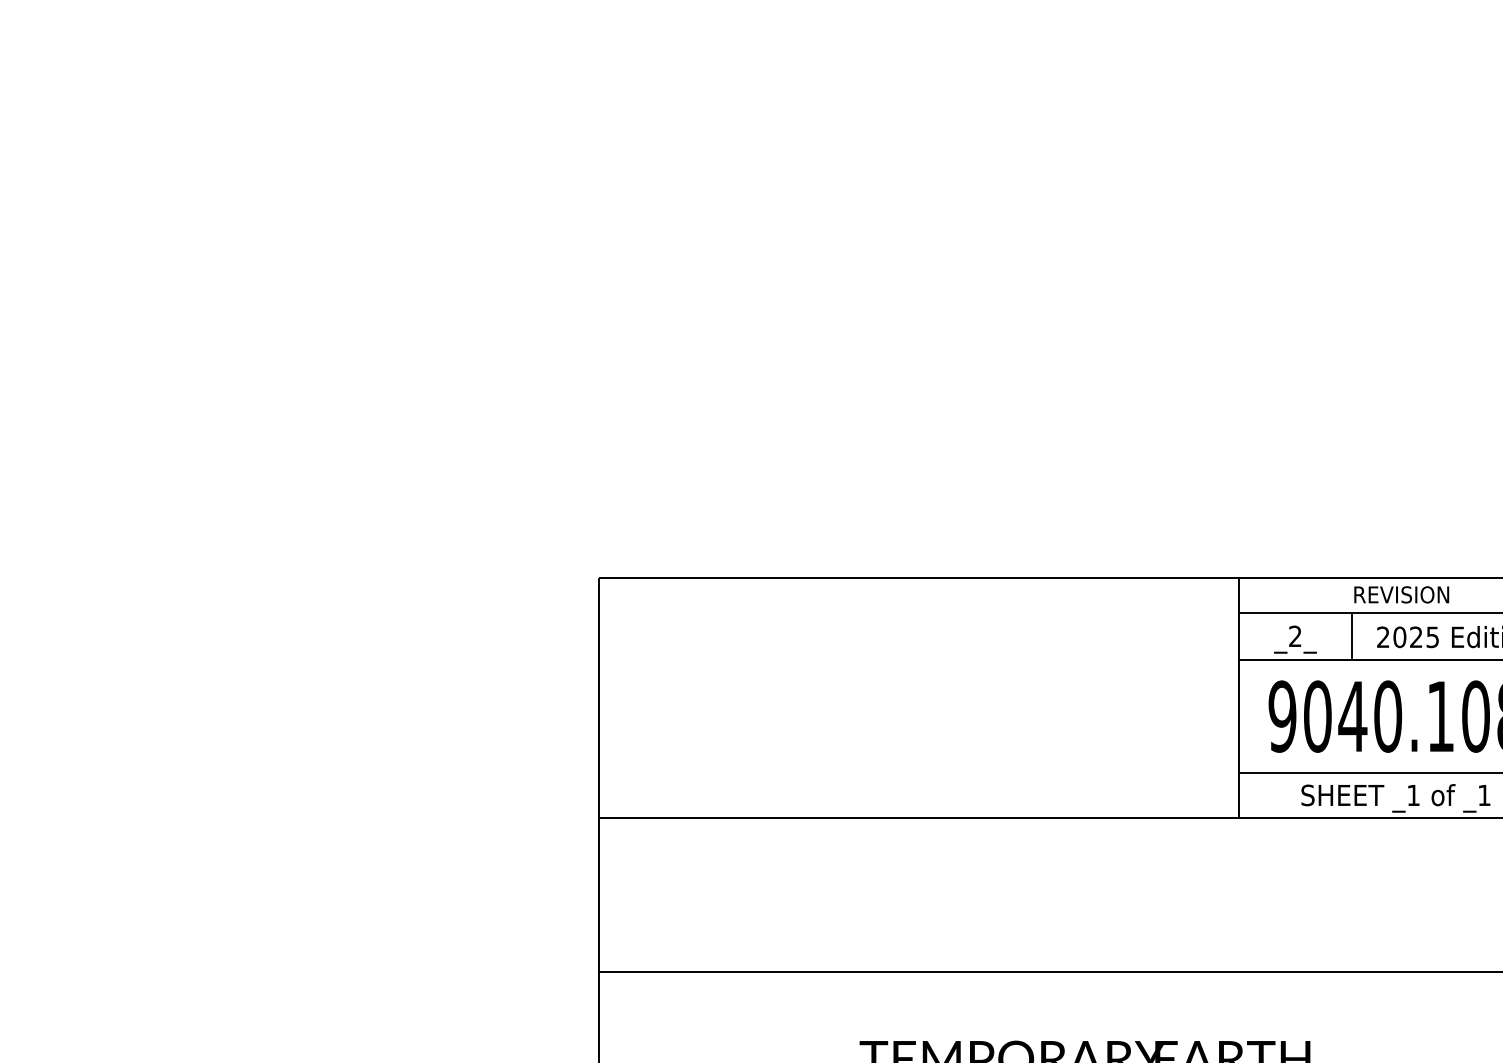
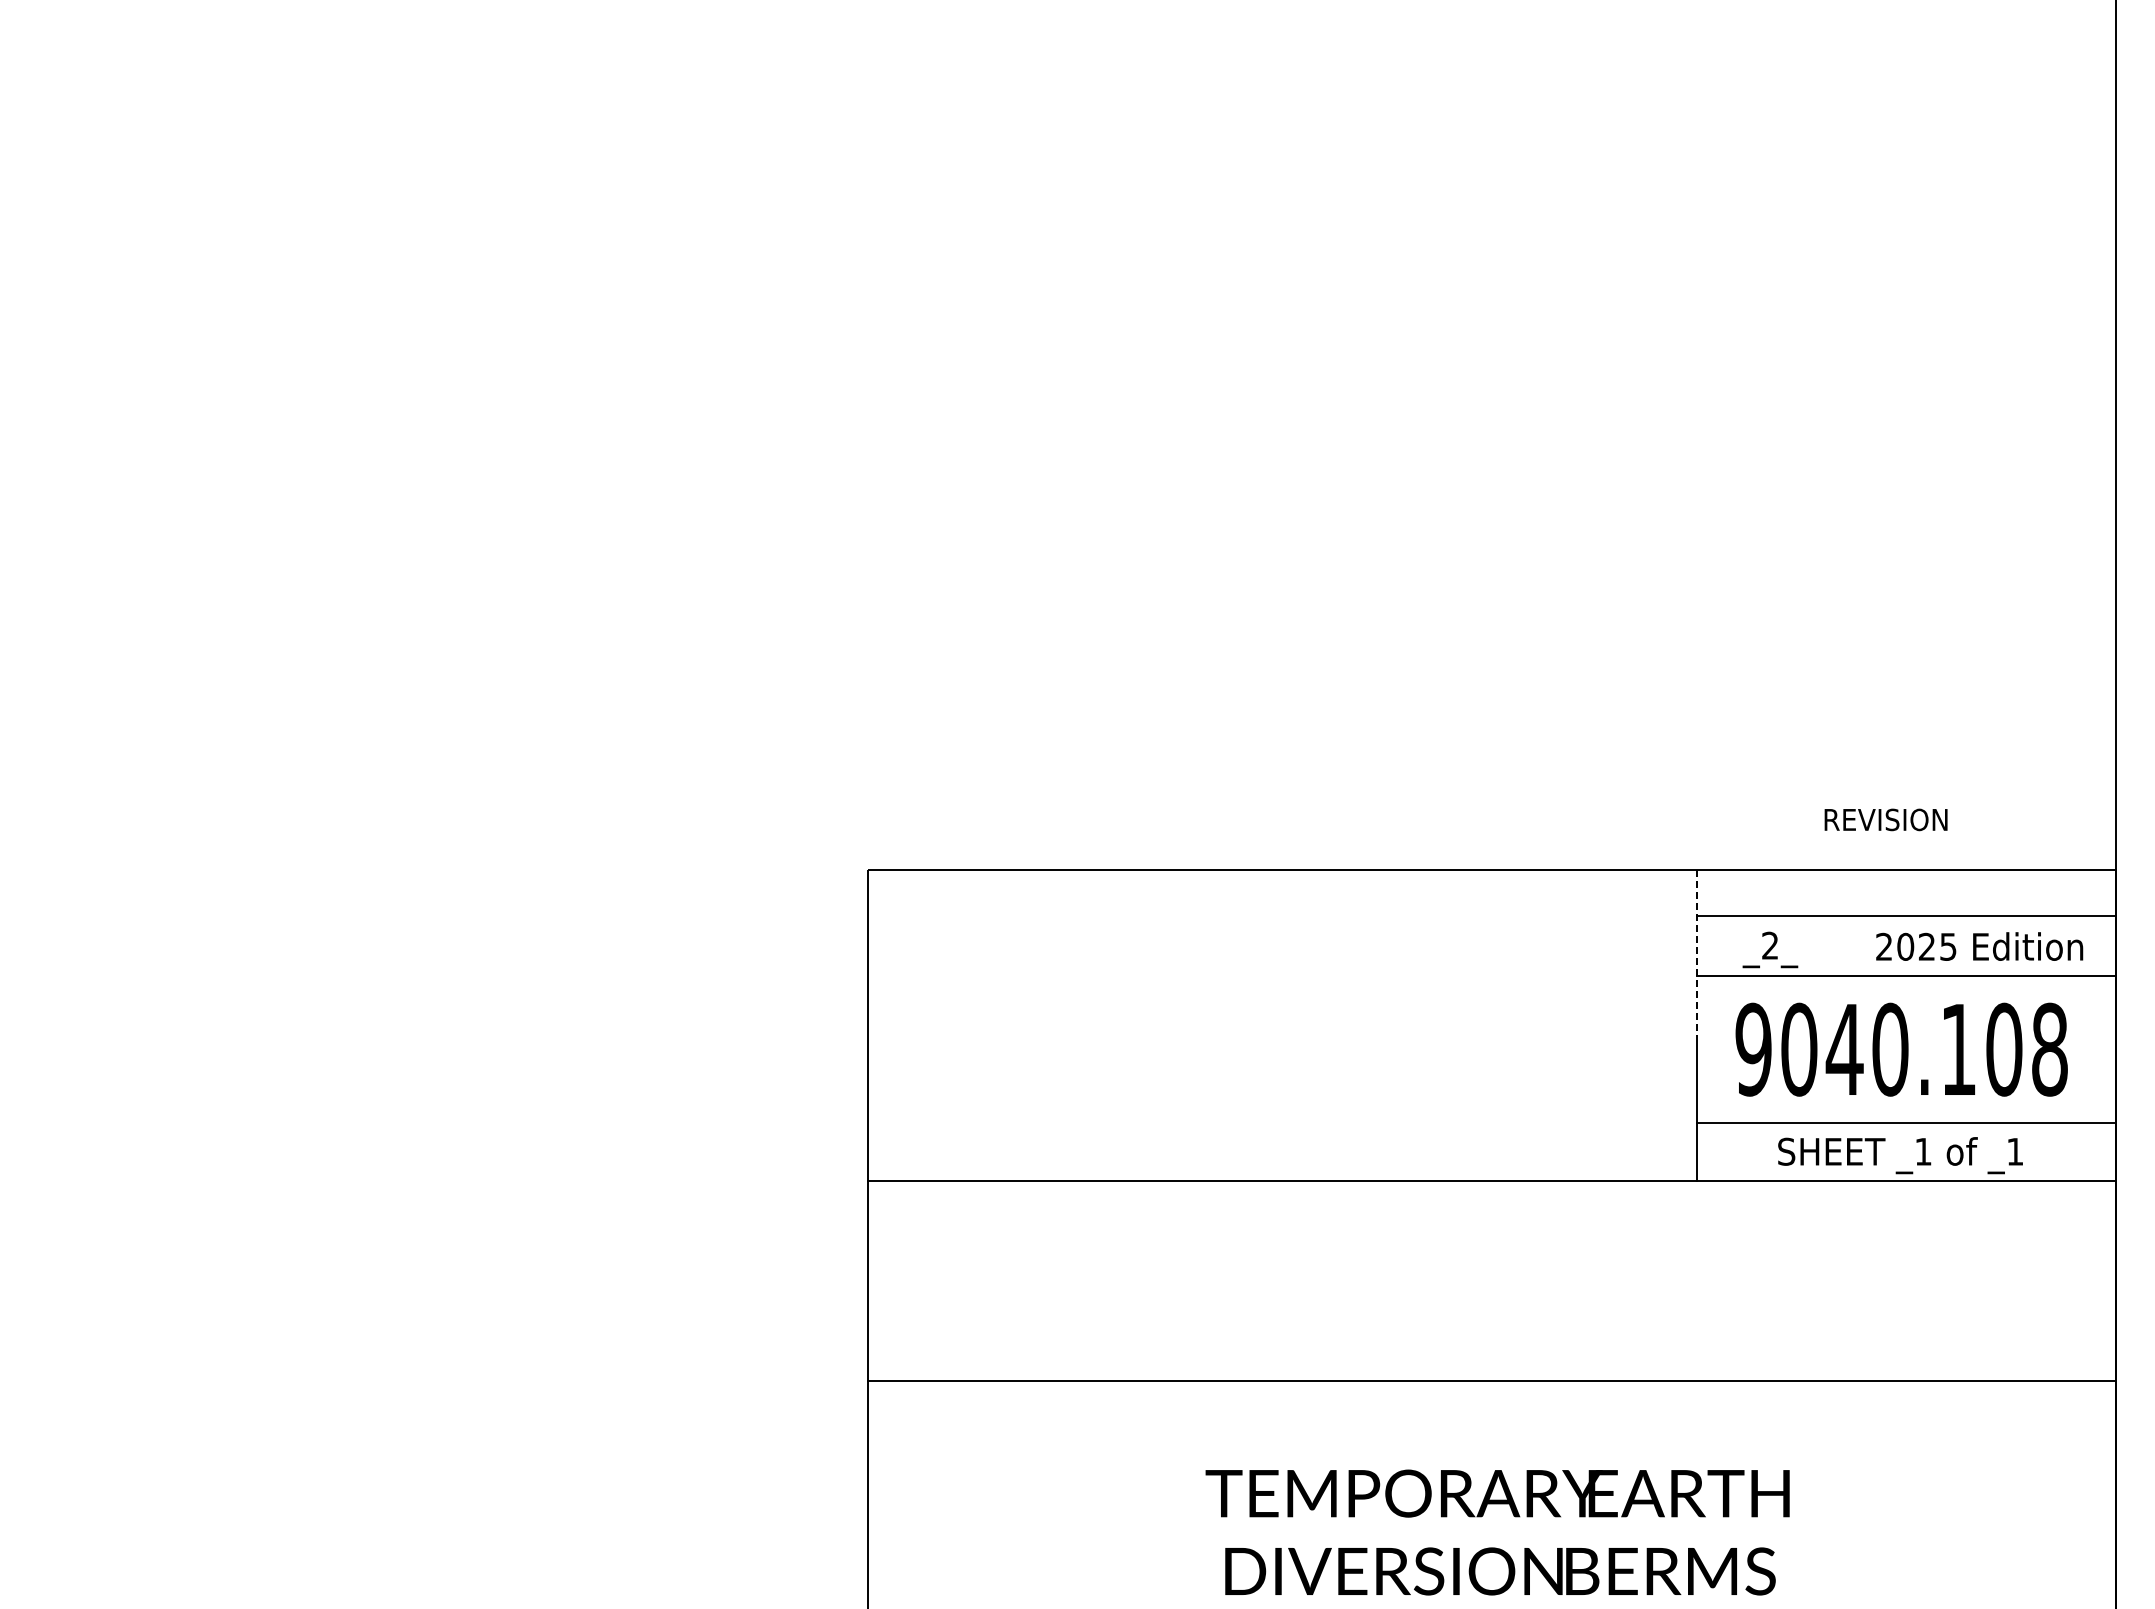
text: (1401, 594) -> (1885, 819), moved
line: (1351, 636) -> (1843, 945), removed
line: (1239, 642) -> (1697, 953), solid -> dashed

